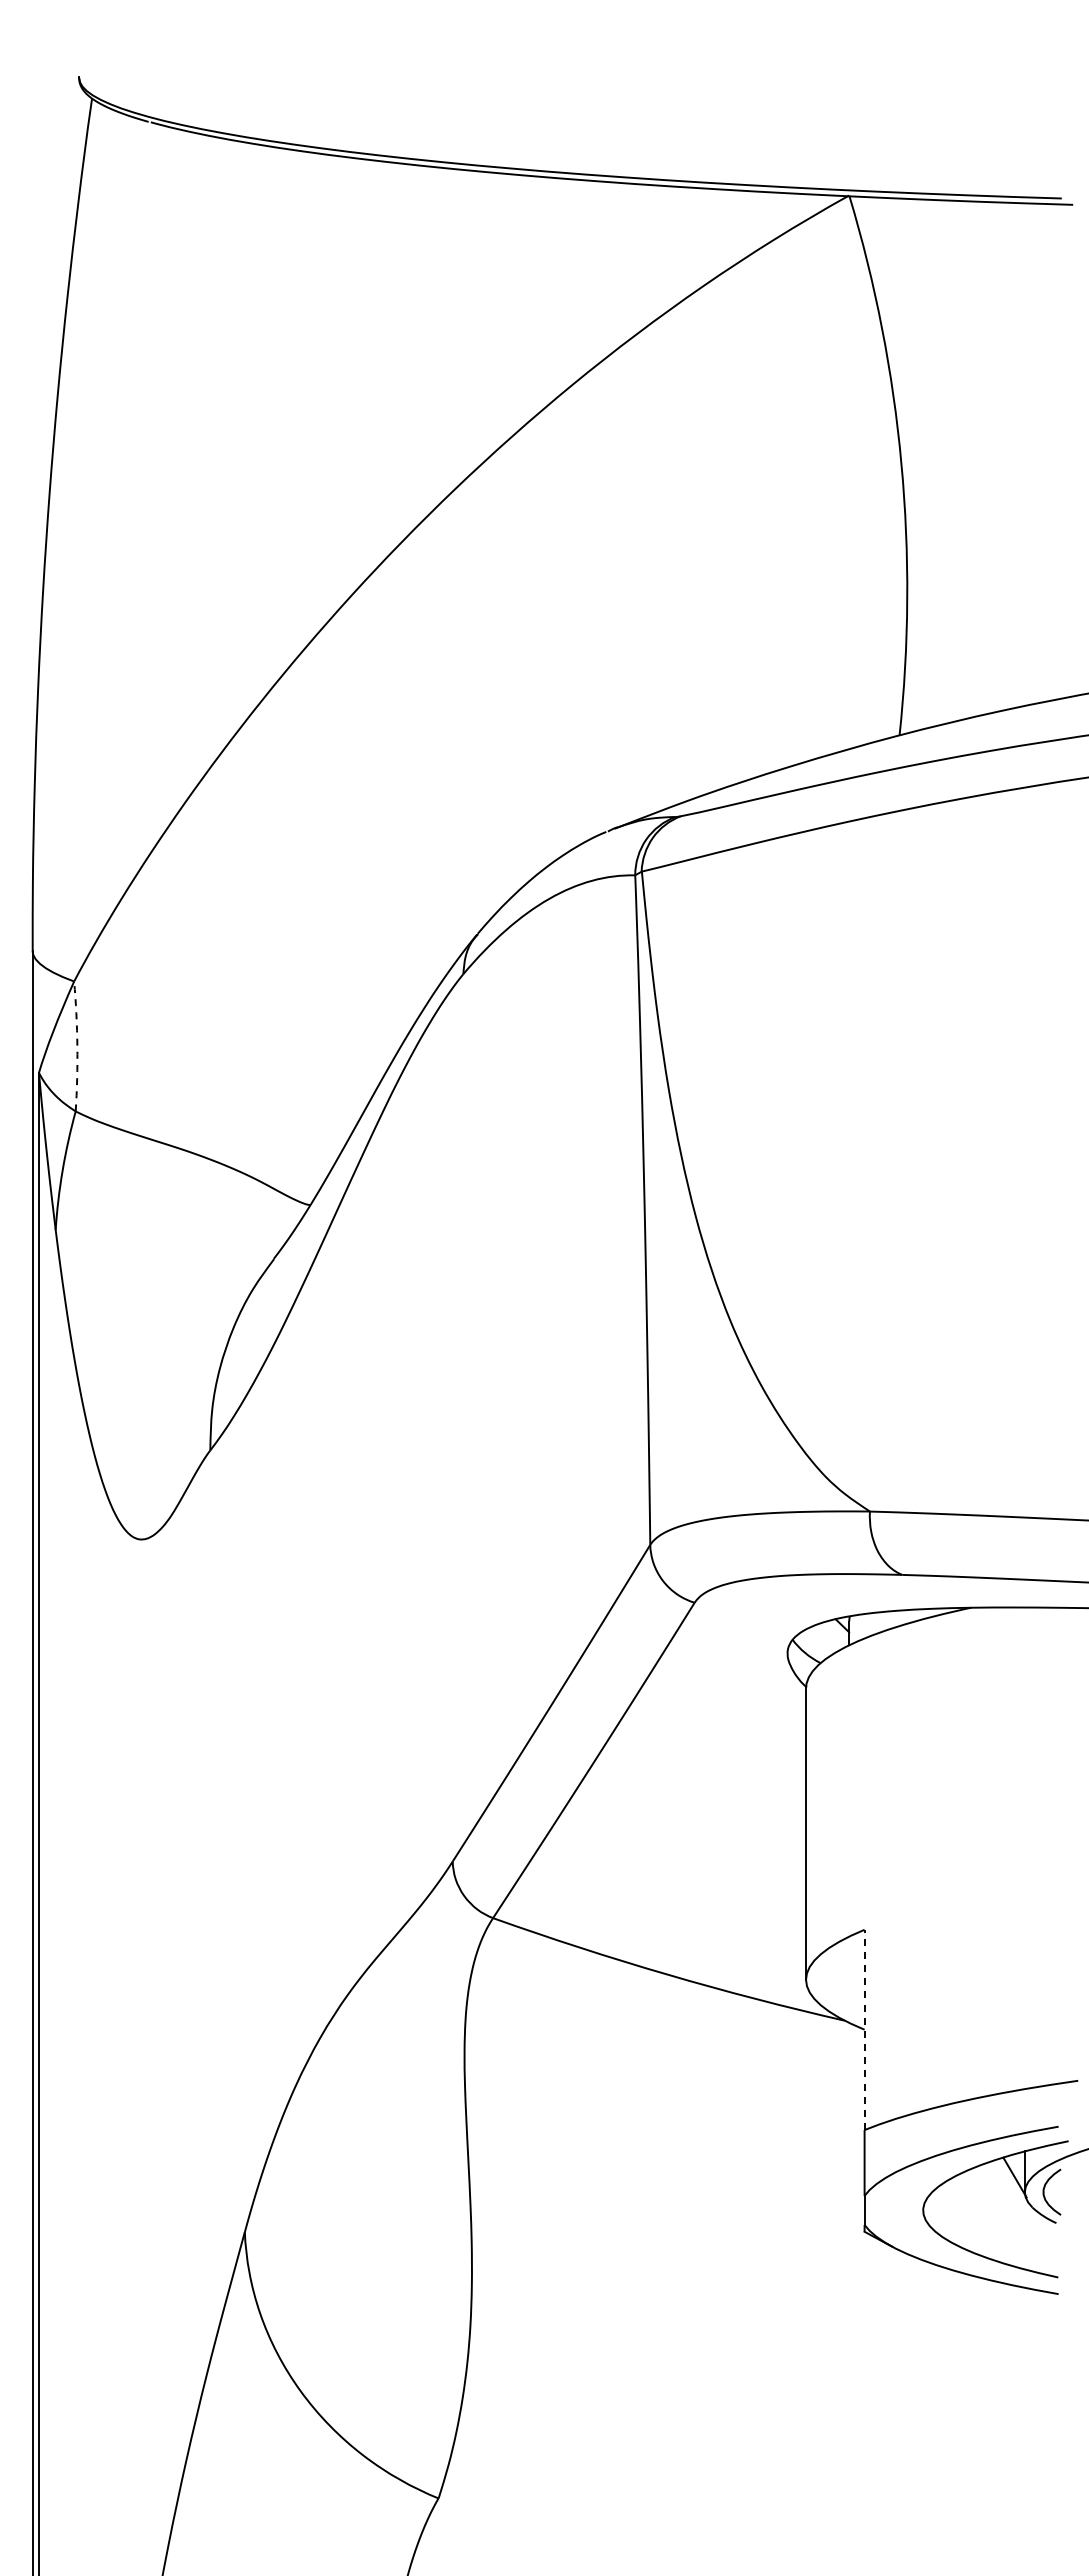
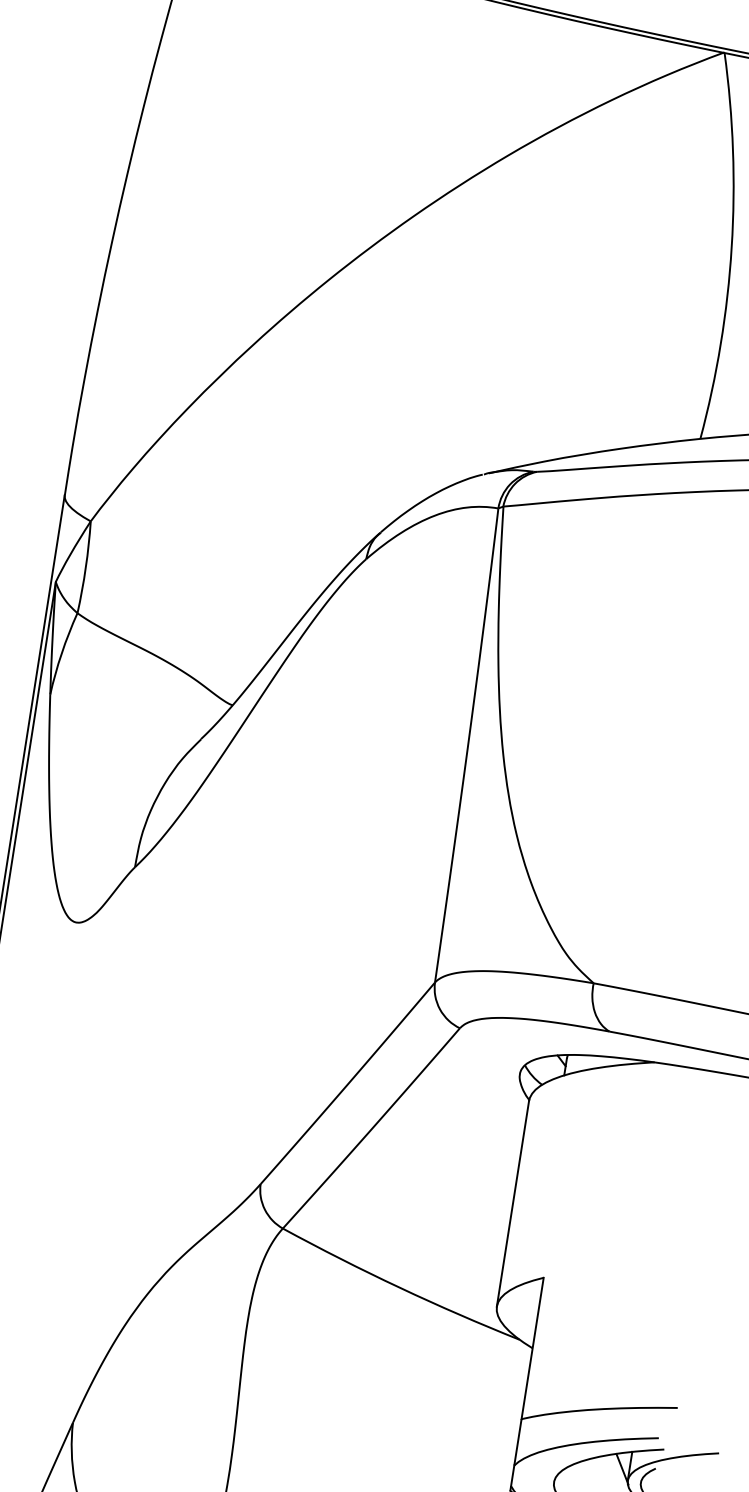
arc: (77, 1046) -> (85, 567), dashed -> solid
line: (864, 2029) -> (532, 1348), dashed -> solid

